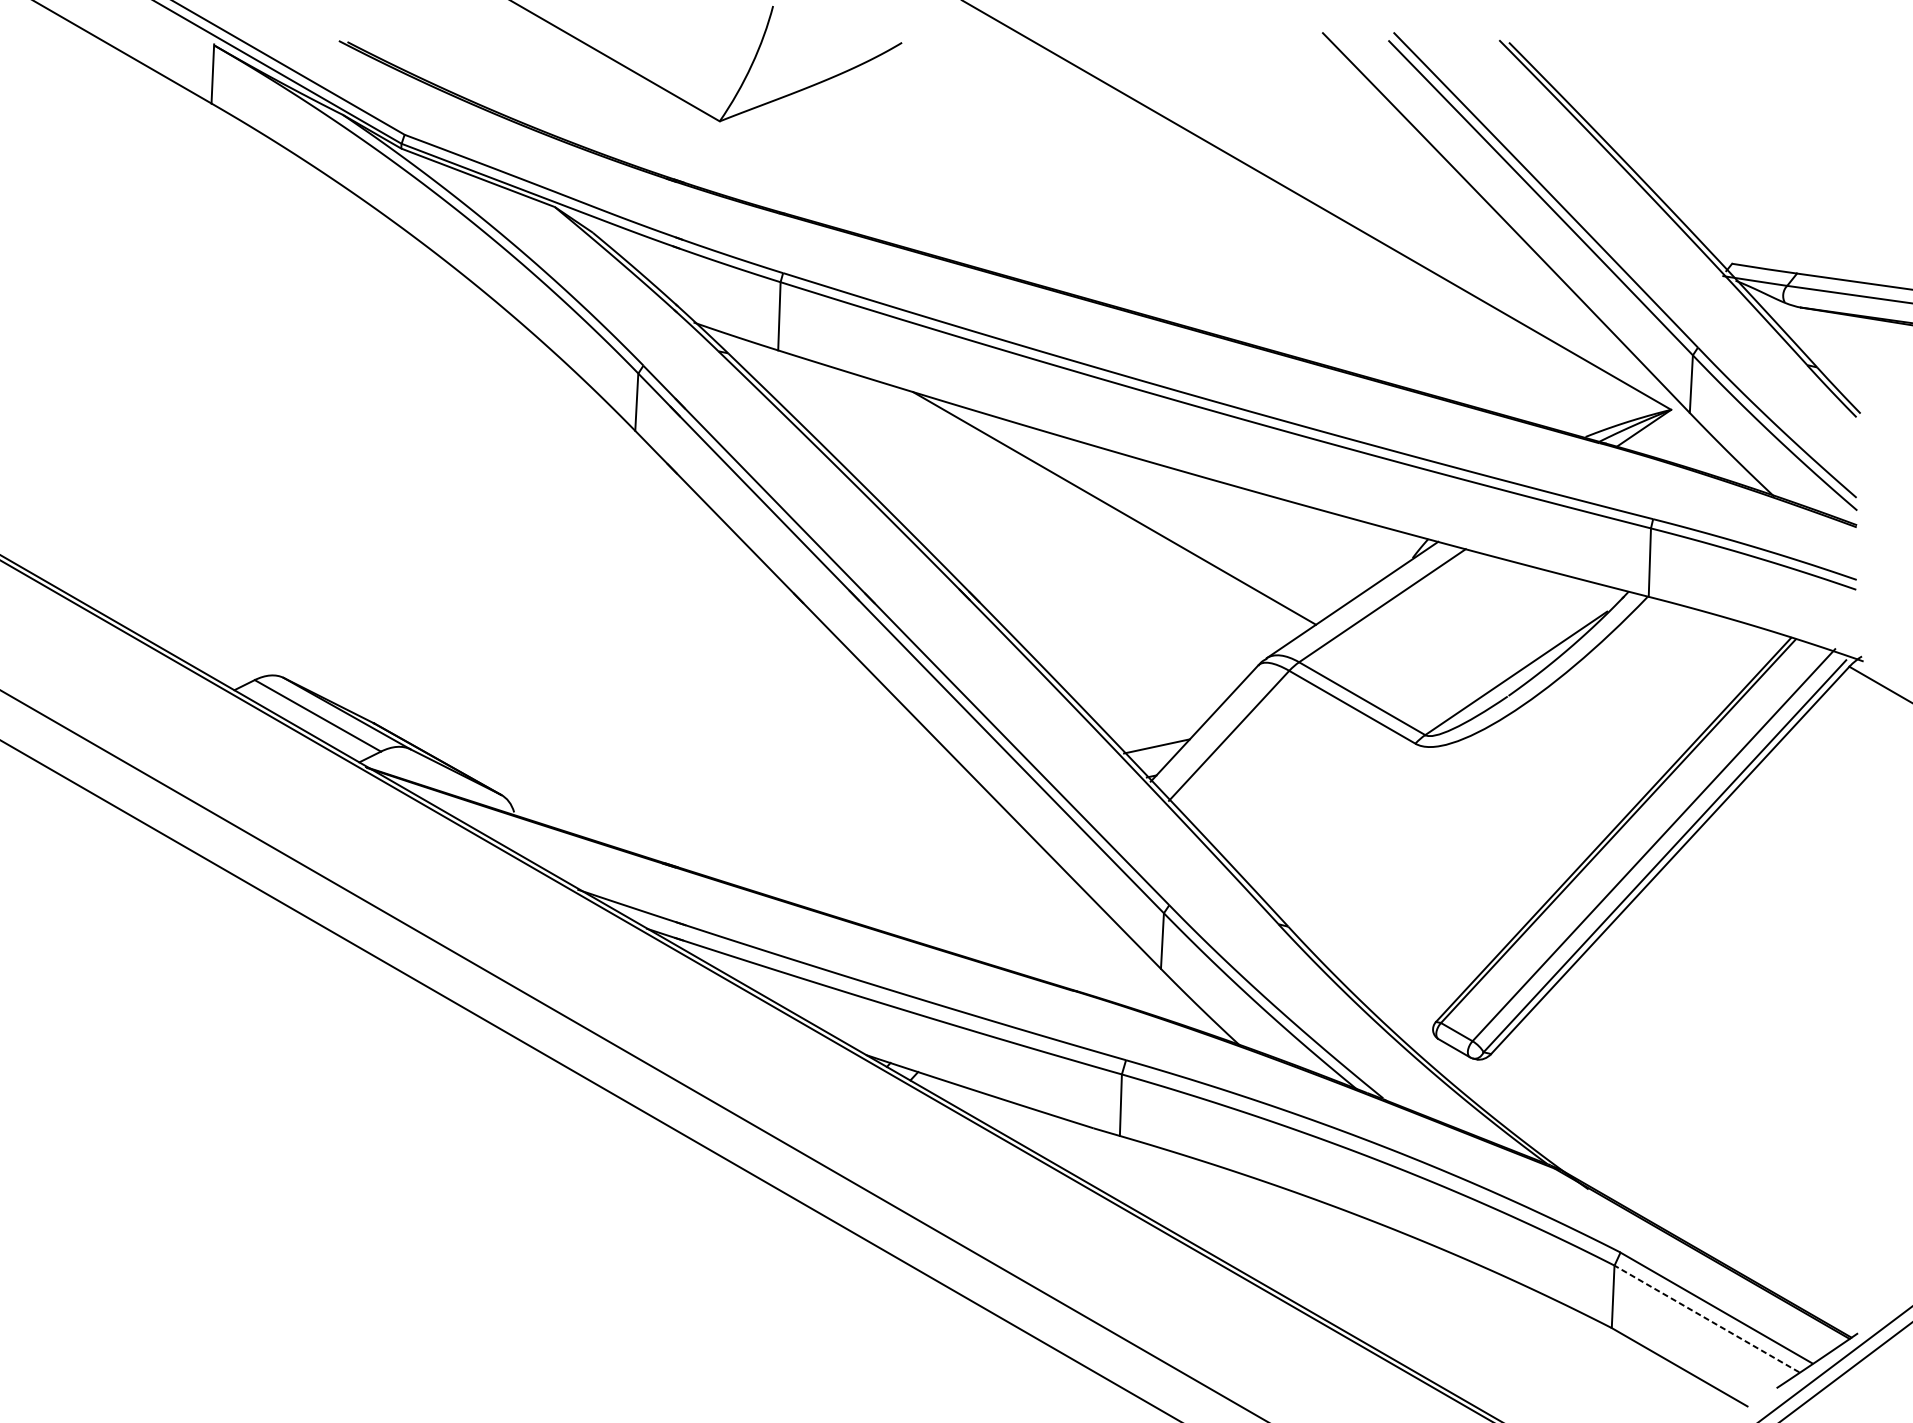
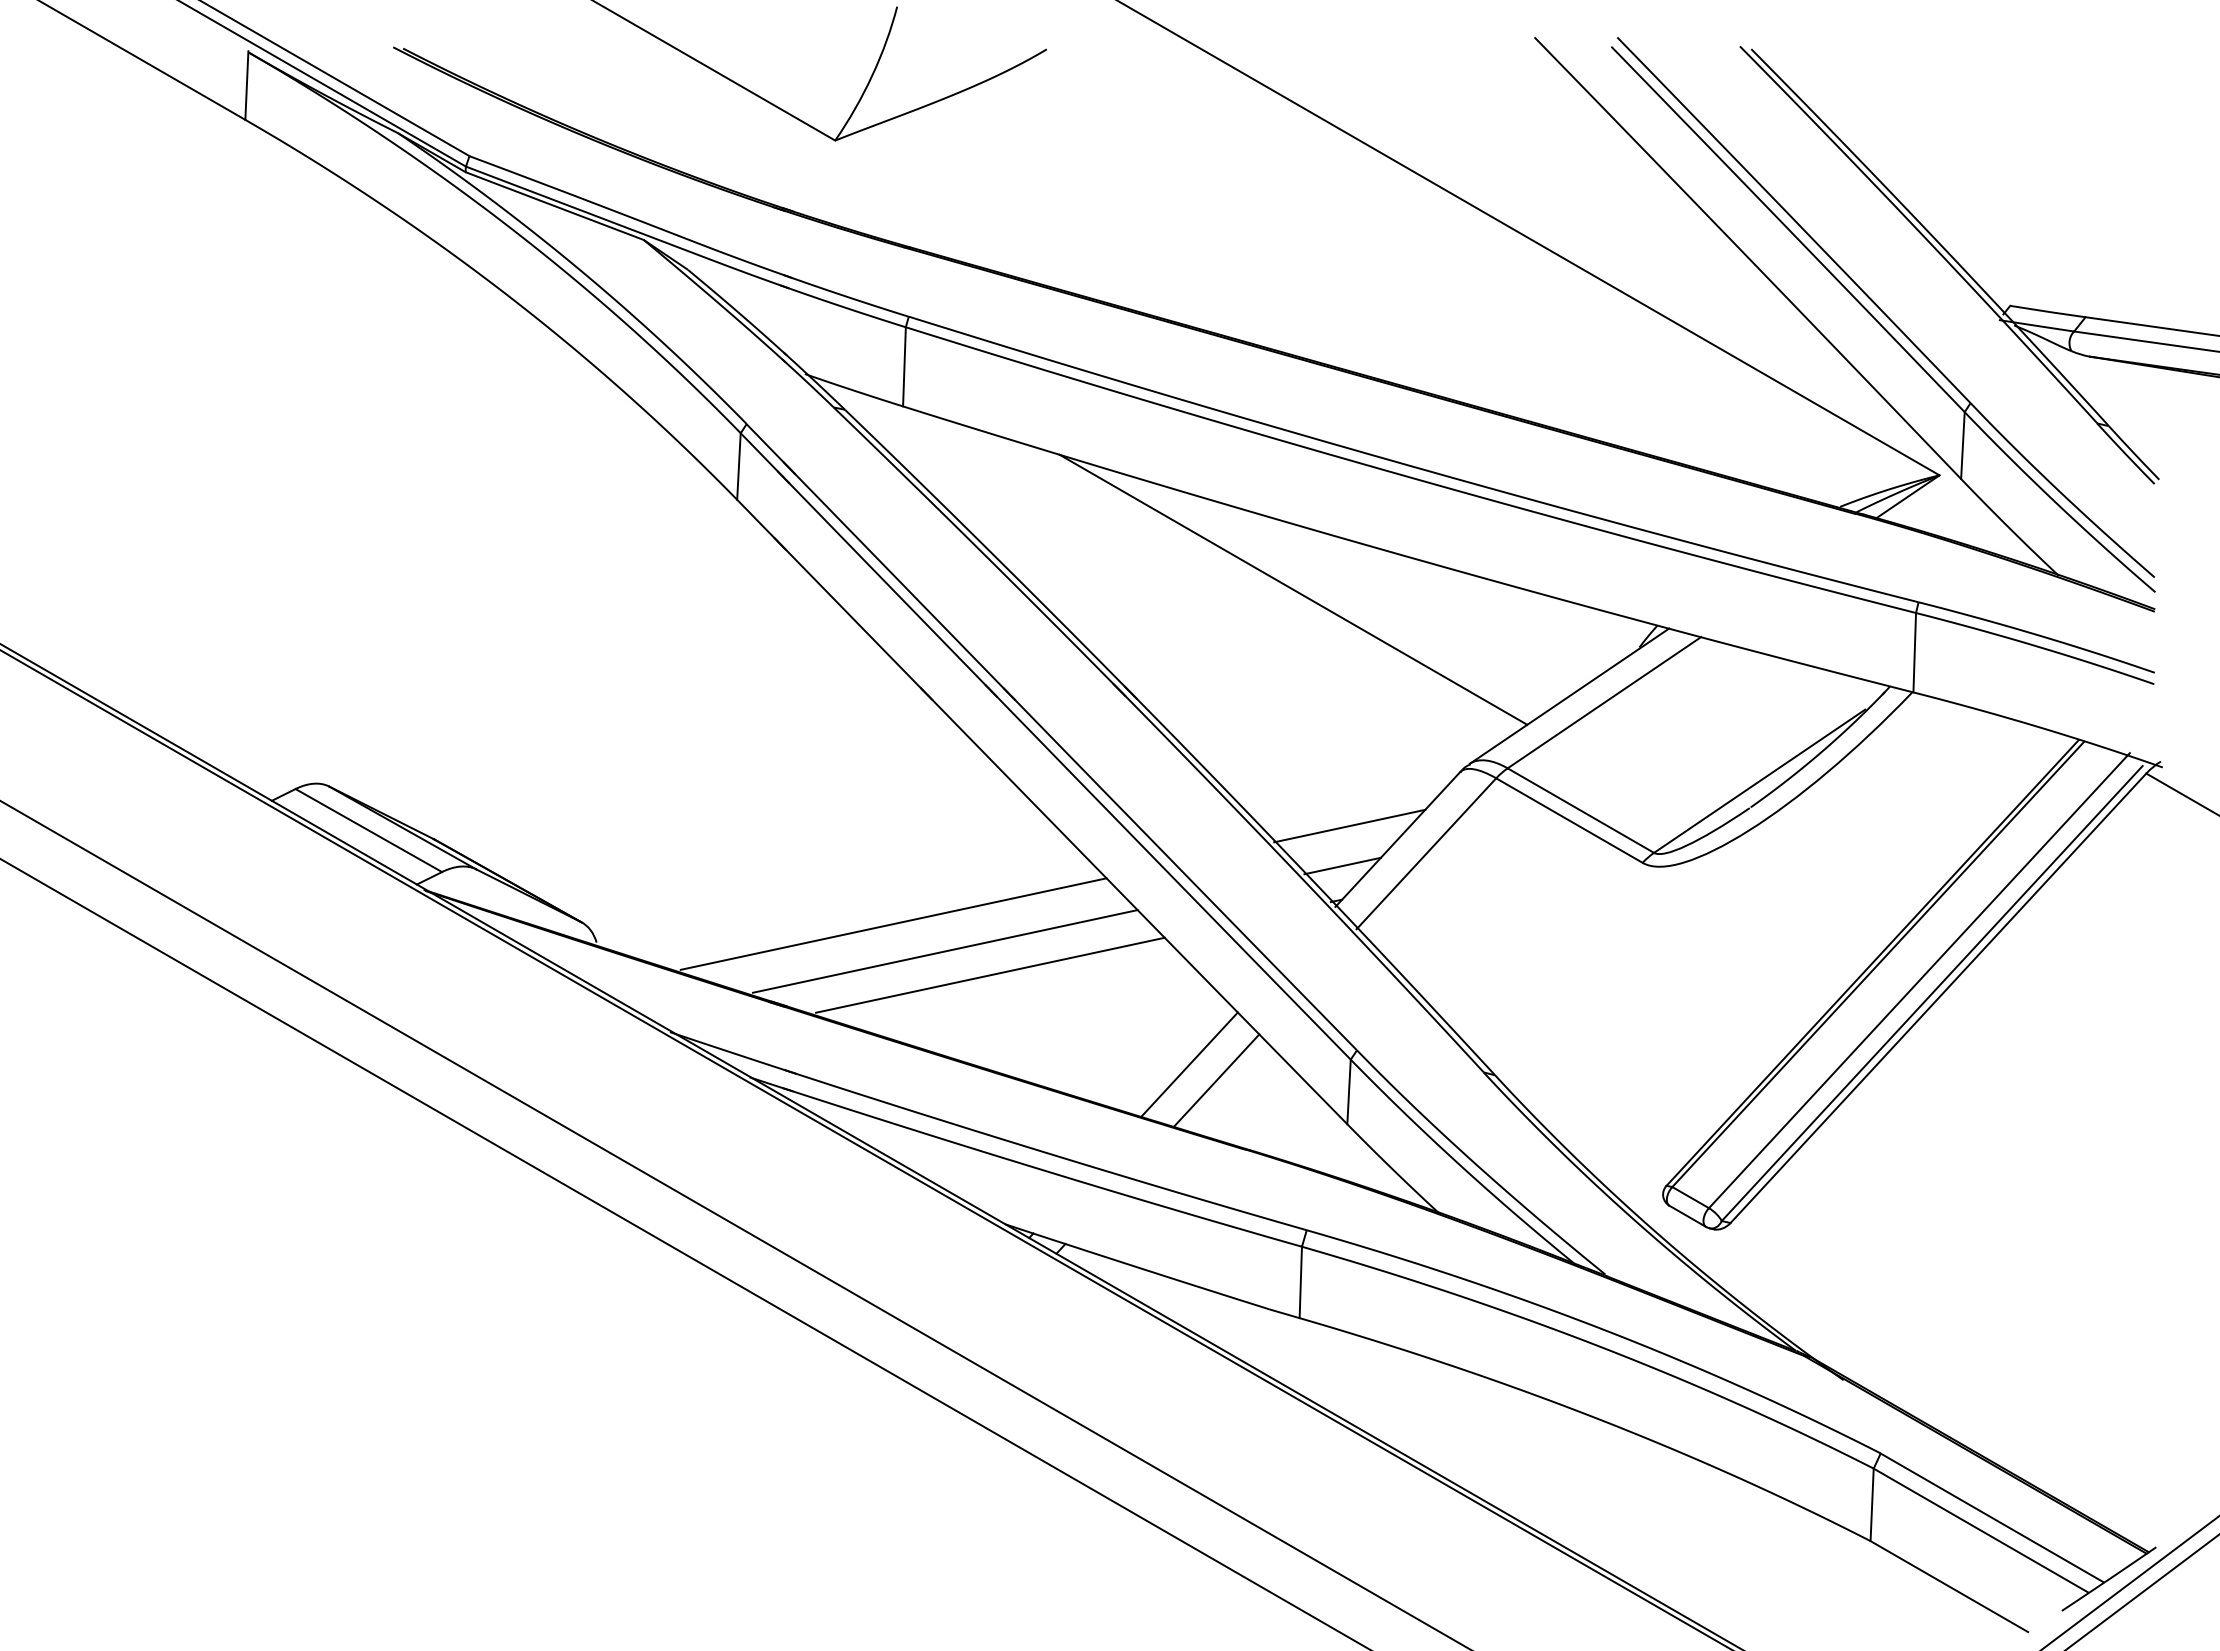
line: (1162, 711) -> (1349, 825), added
line: (769, 795) -> (893, 923), added
line: (813, 820) -> (944, 951), added
line: (853, 839) -> (990, 974), added
line: (1024, 917) -> (1189, 1064), added
line: (1048, 931) -> (1216, 1080), added
line: (1706, 1318) -> (1980, 1530), dashed -> solid

